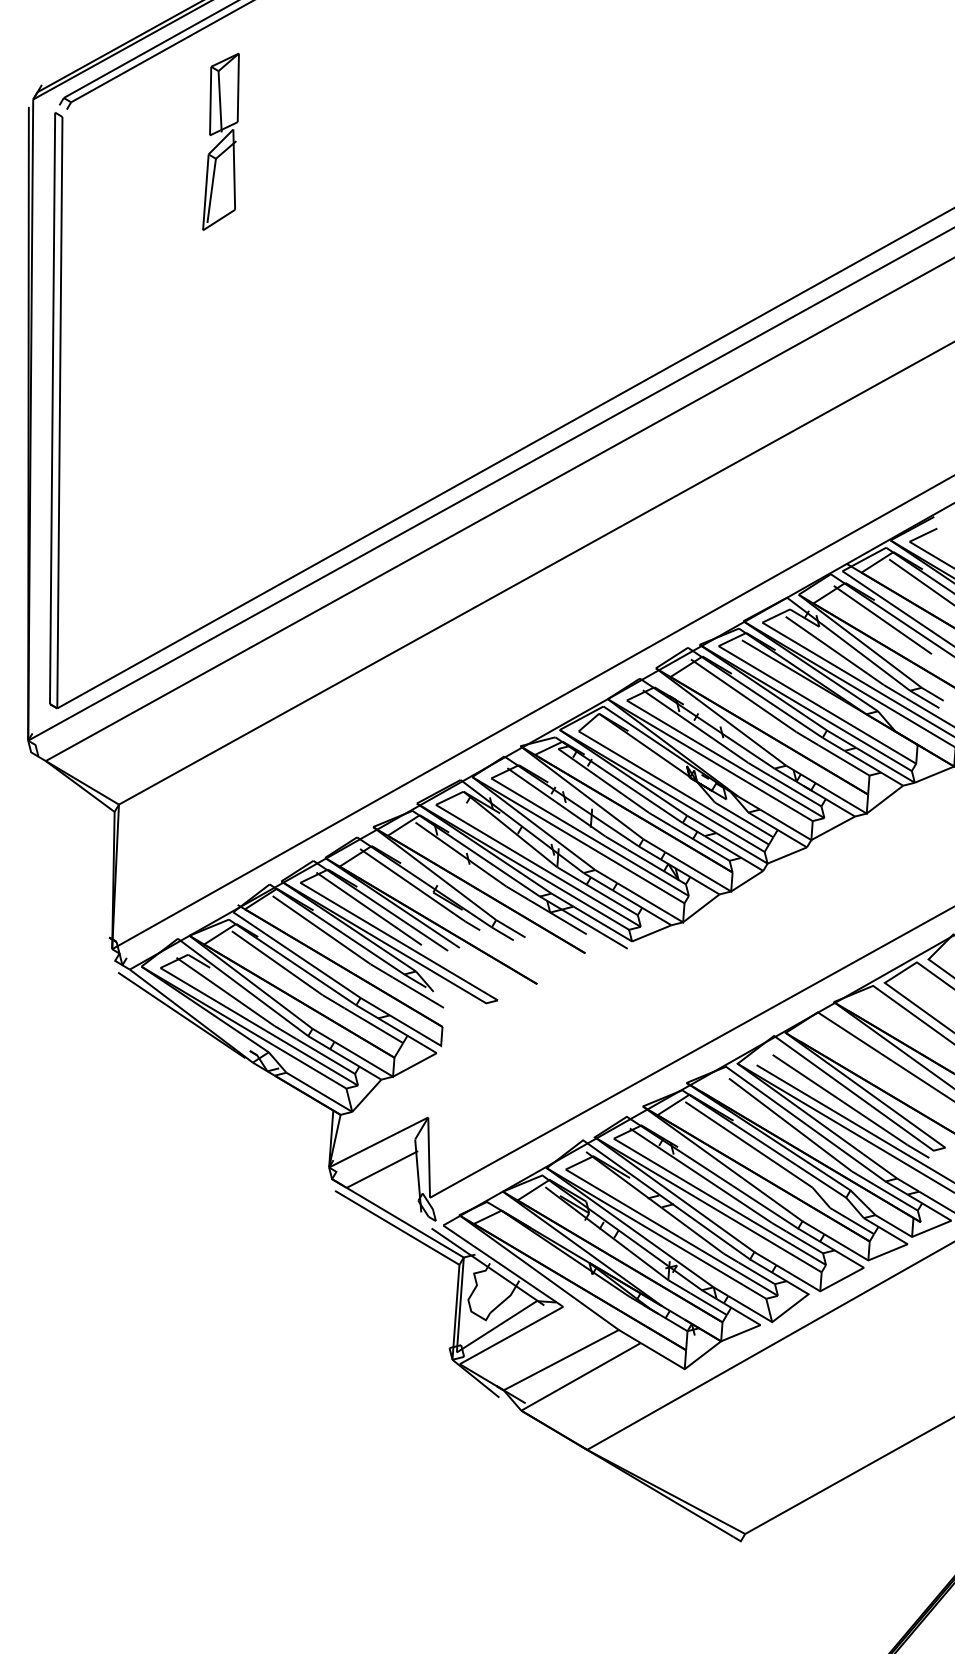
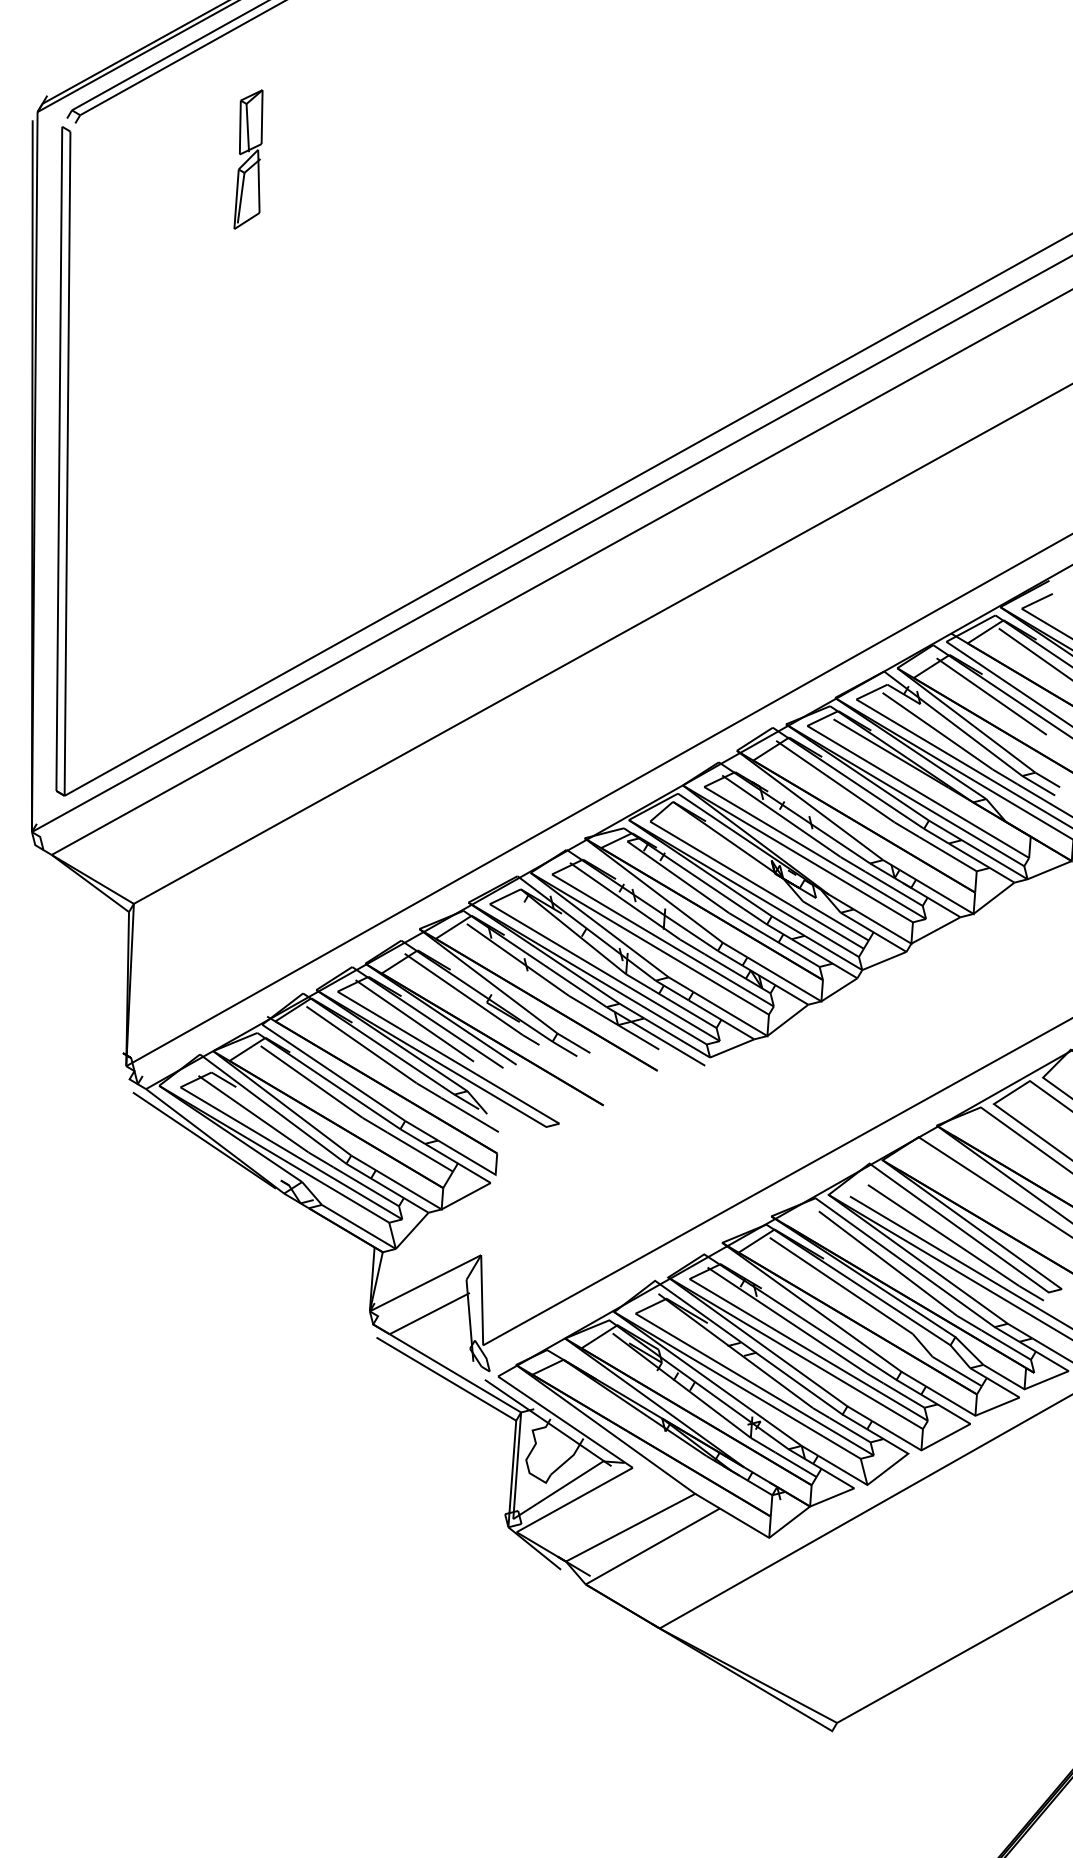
part: (221, 141) -> (248, 159), size x0.7

